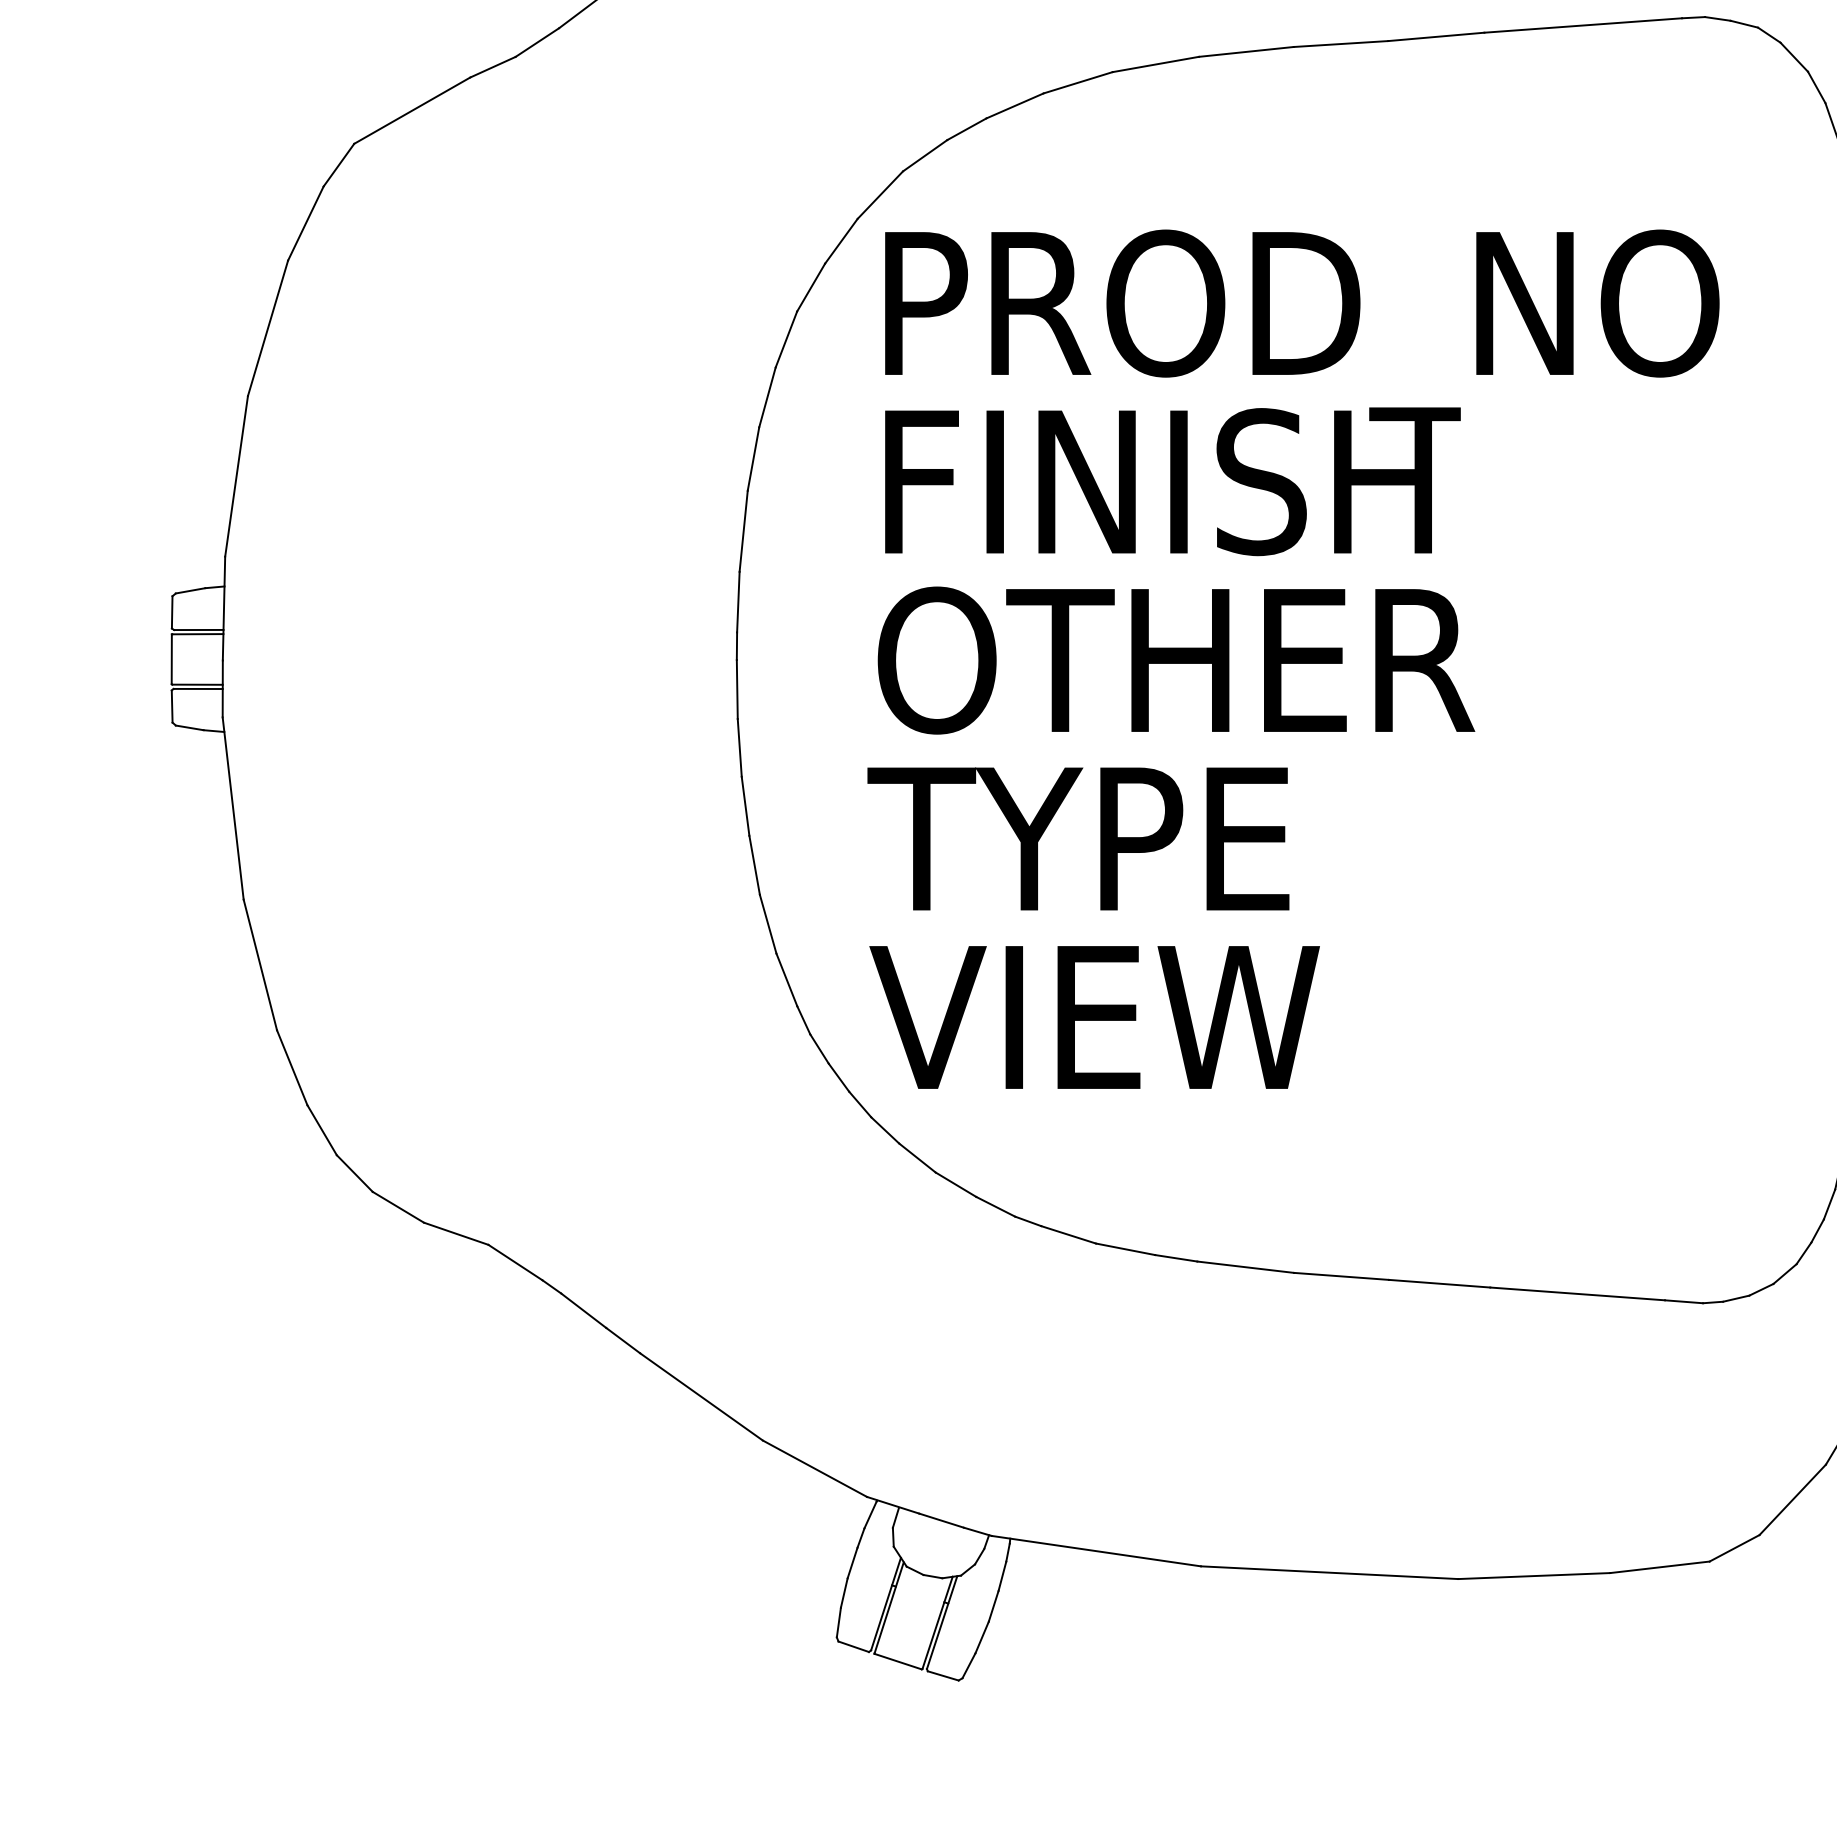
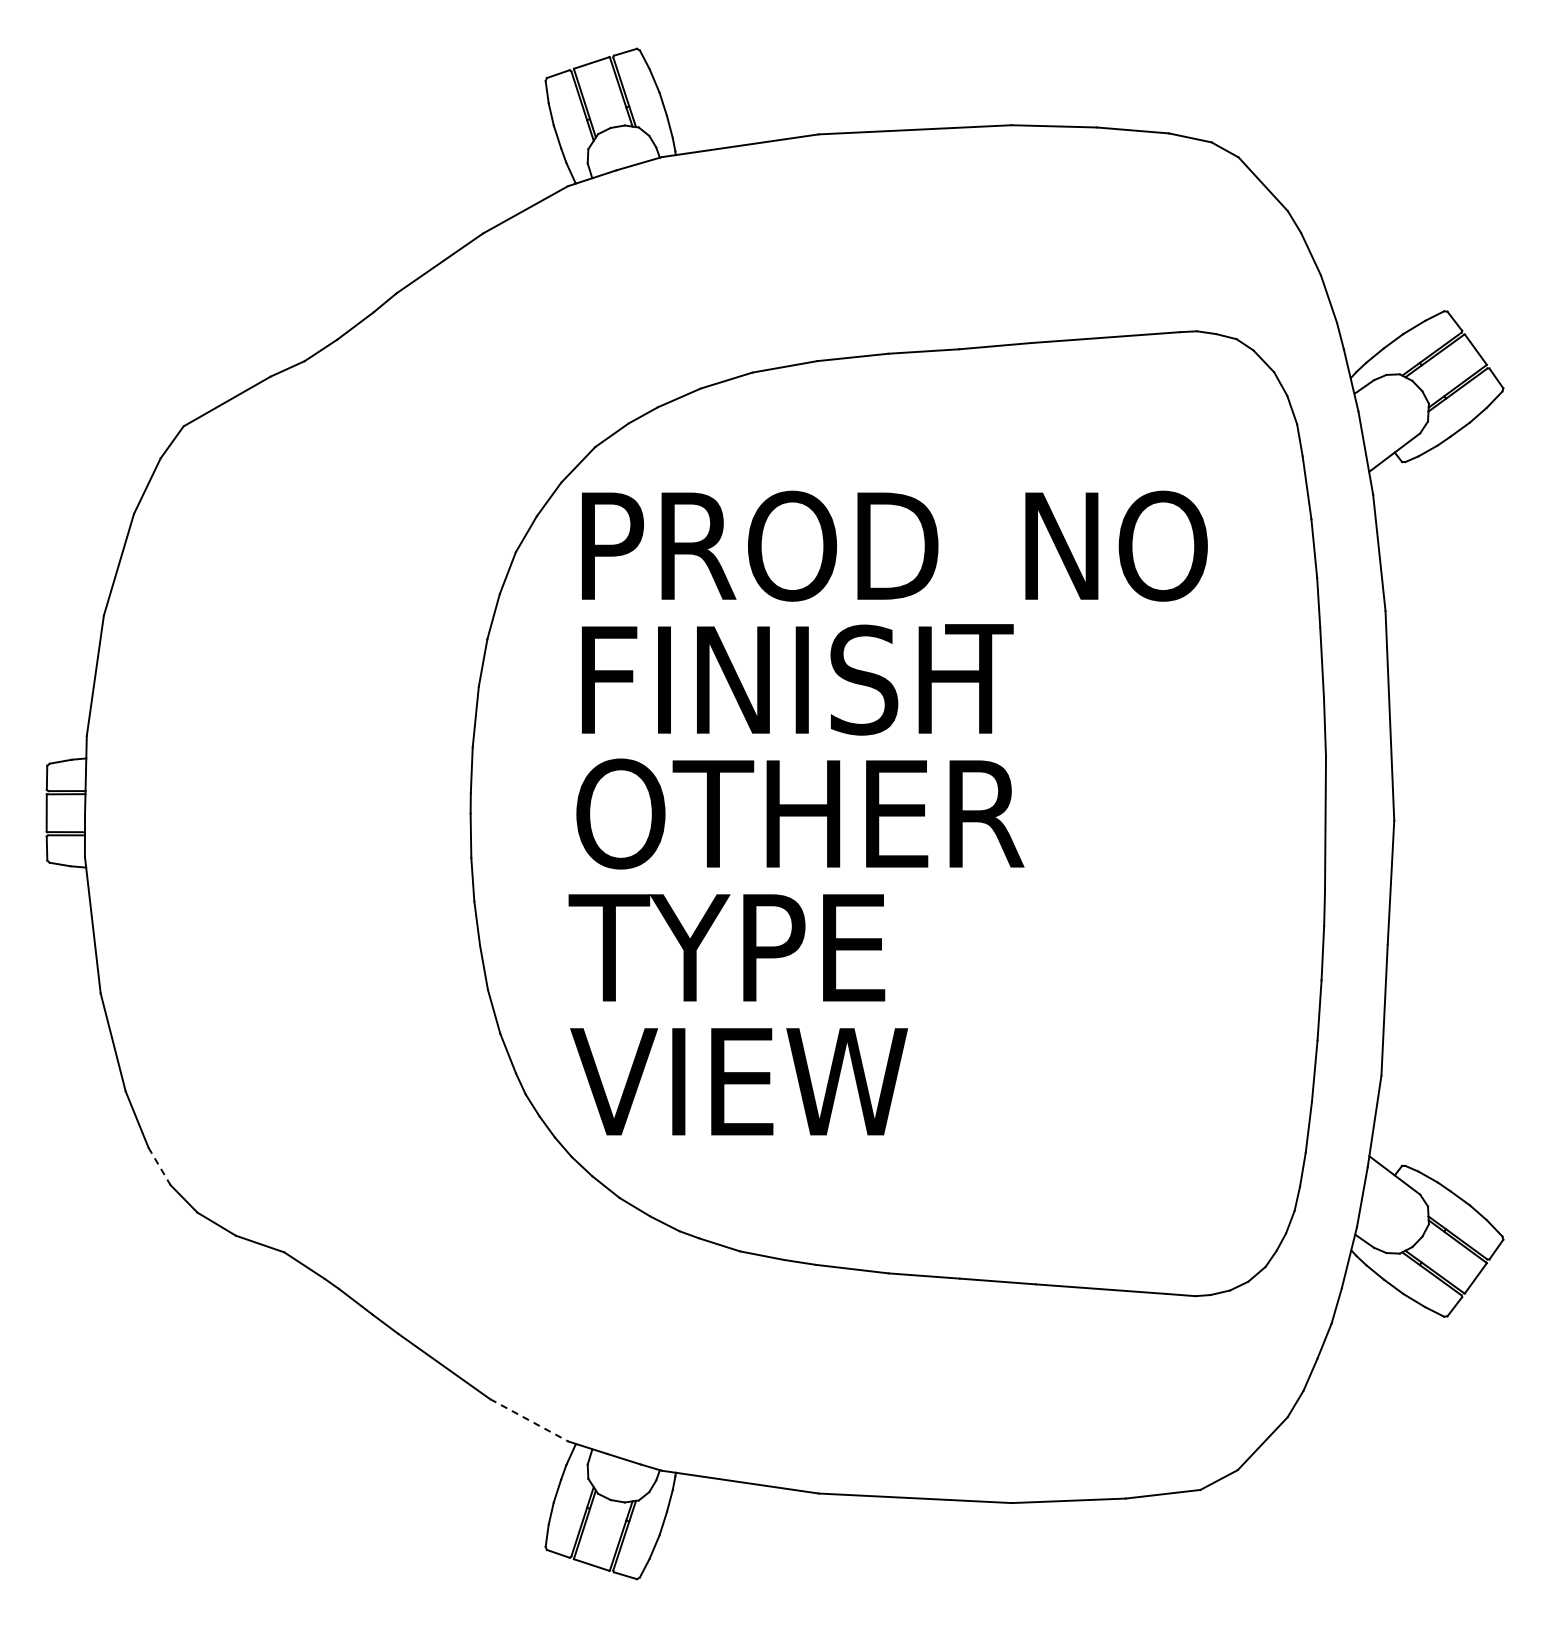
line: (322, 1130) -> (159, 1166), solid -> dashed
line: (815, 1468) -> (529, 1420), solid -> dashed

